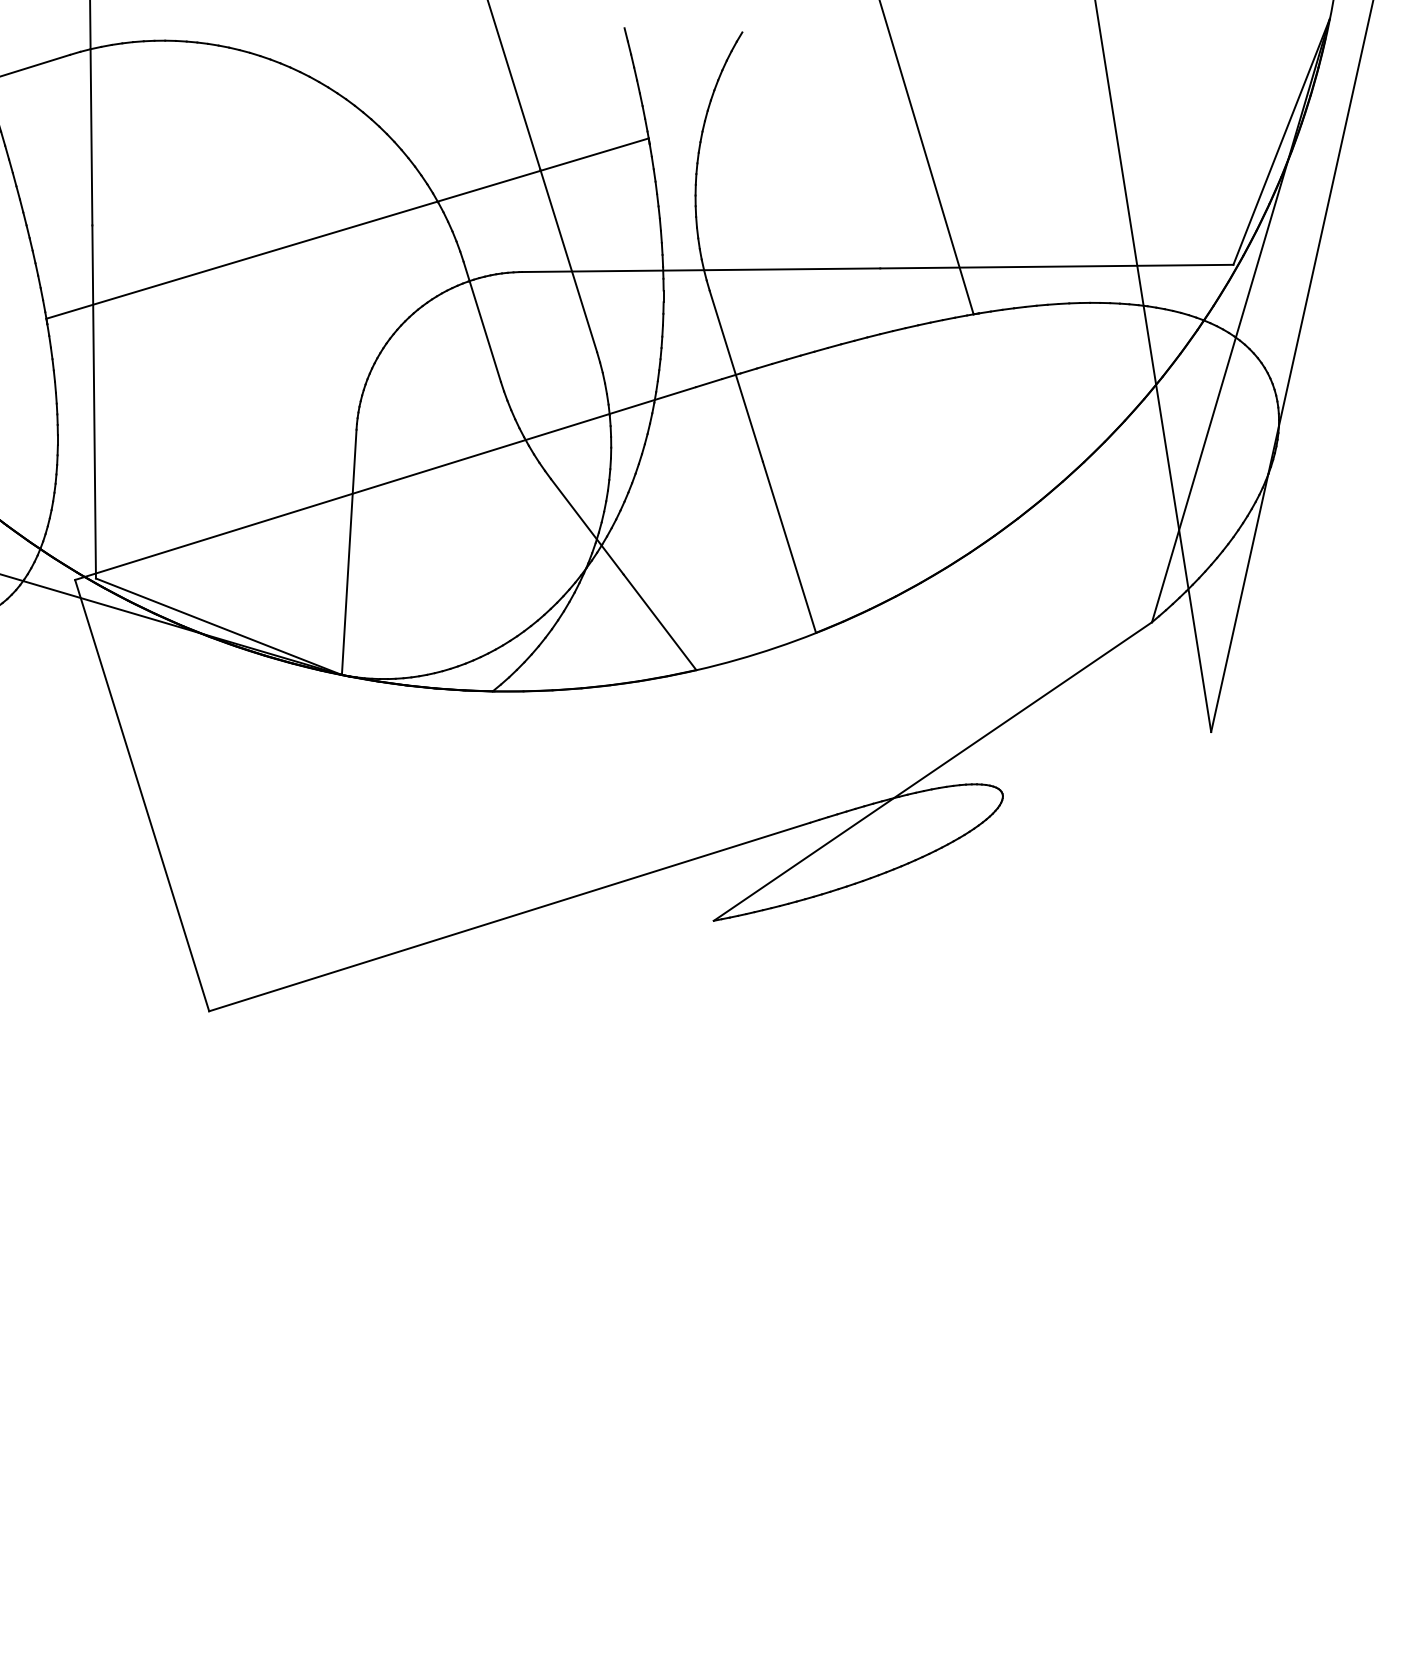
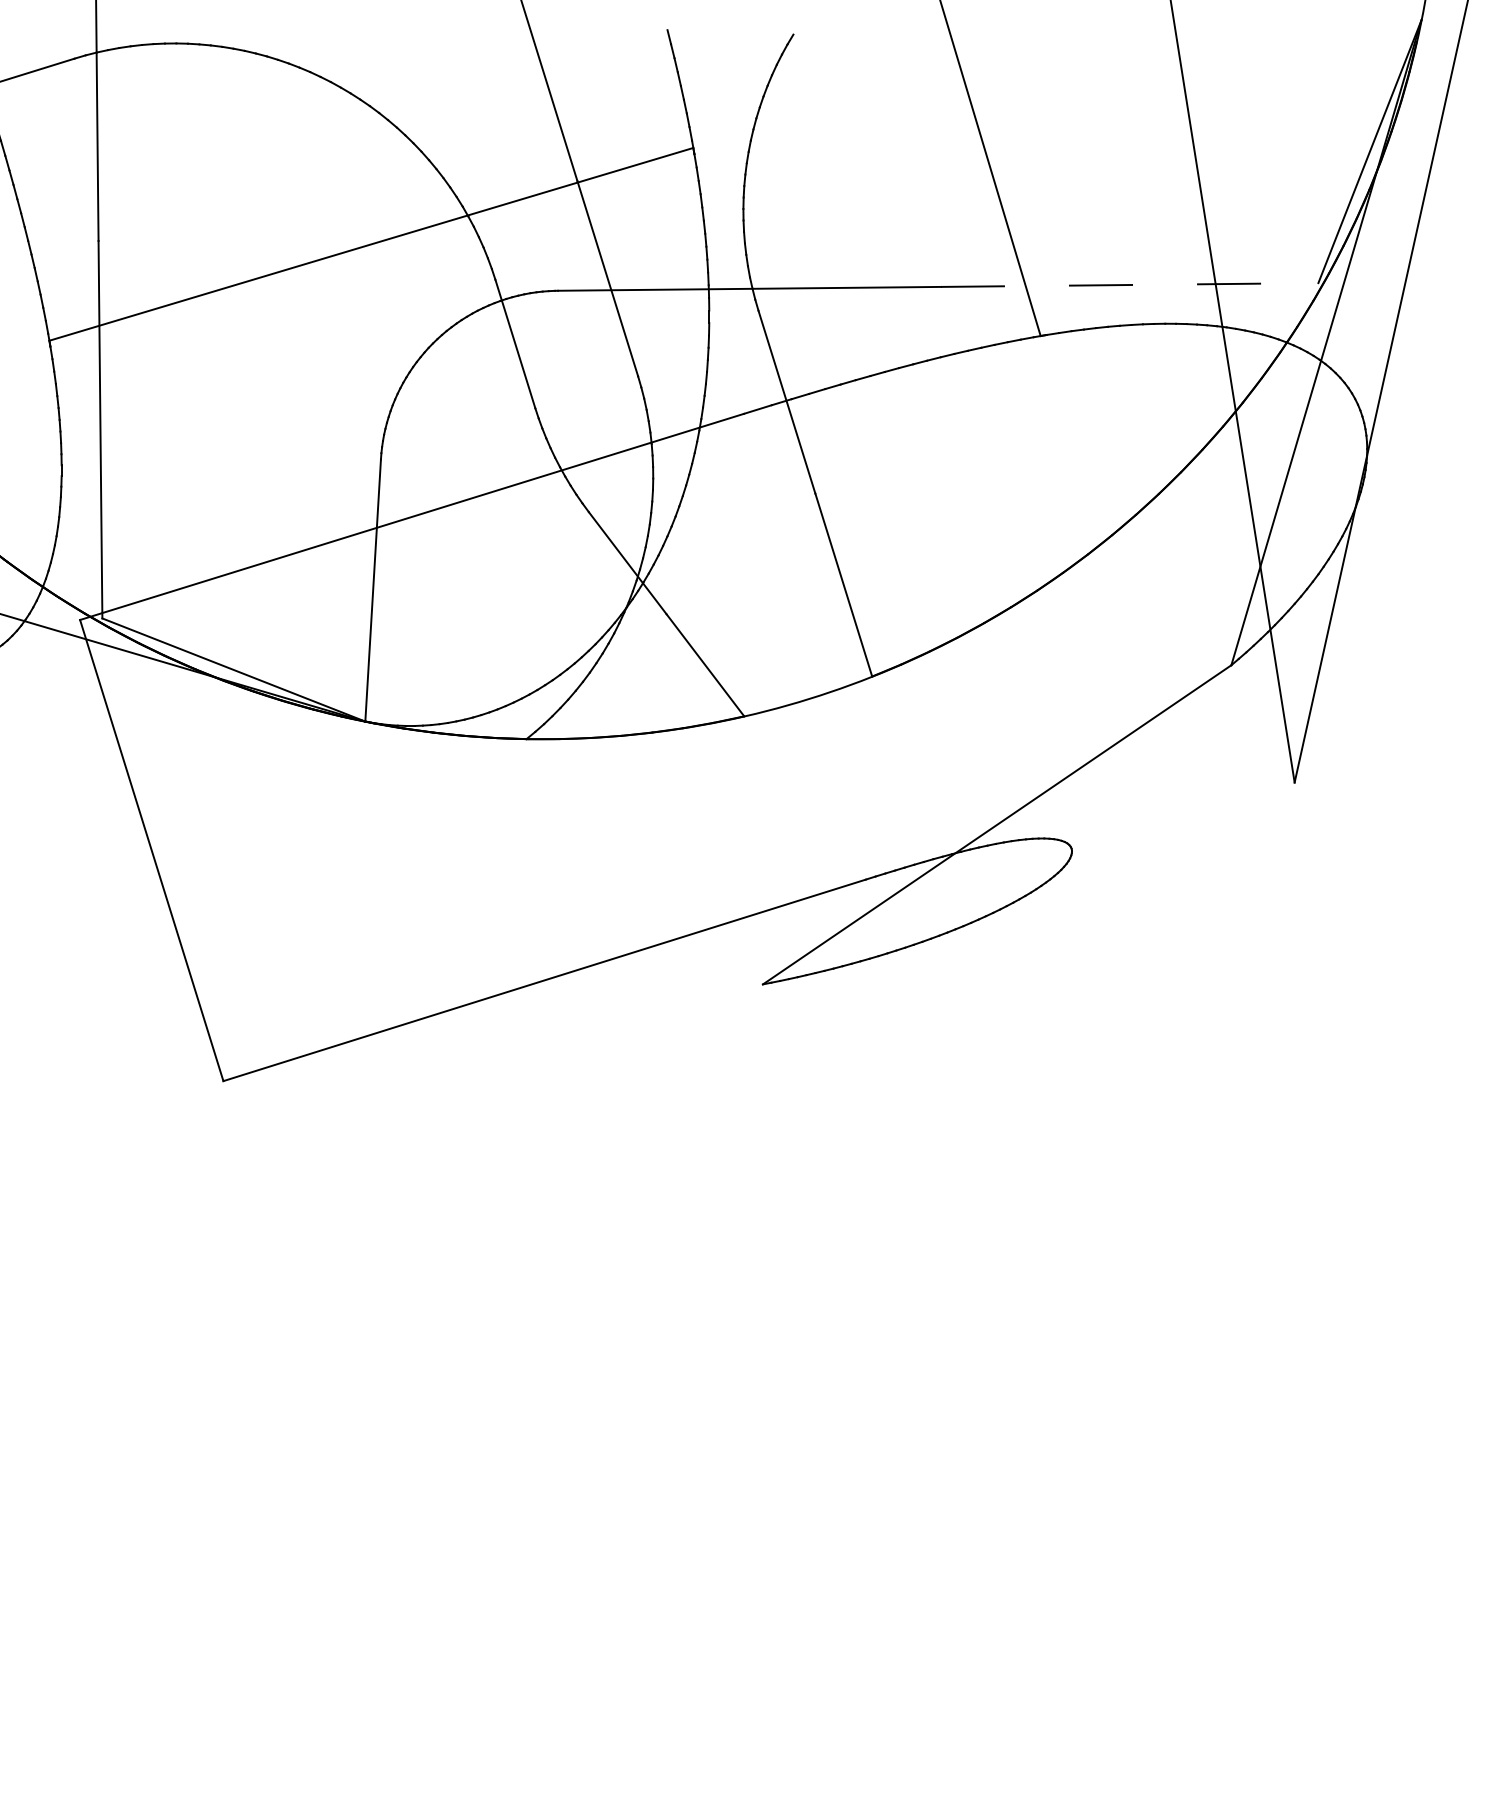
line: (1056, 266) -> (1129, 284), solid -> dashed

